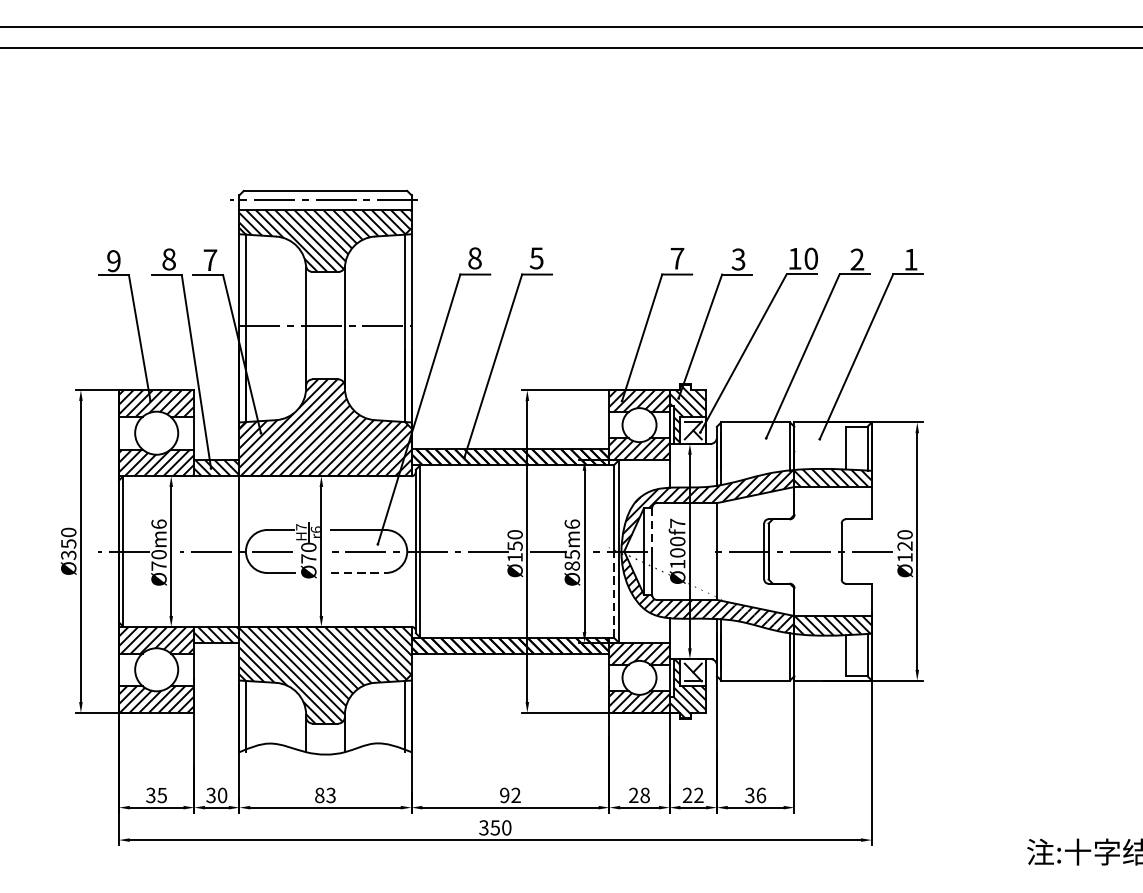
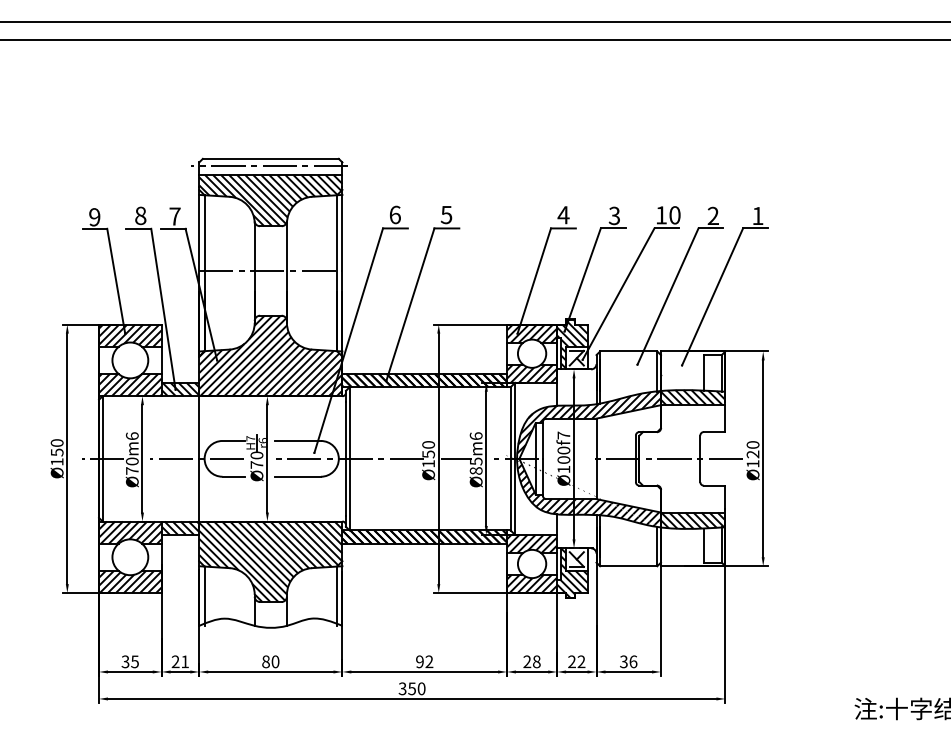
text: (474, 257) -> (394, 214), 8 -> 6
text: (677, 259) -> (563, 215), 7 -> 4
line: (652, 530) -> (542, 441), dashed -> solid
text: (67, 554) -> (56, 461), Ø350 -> Ø150
line: (358, 572) -> (298, 476), dashed -> solid
line: (613, 594) -> (510, 494), dashed -> solid
text: (216, 795) -> (180, 661), 30 -> 21
text: (331, 795) -> (275, 661), 83 -> 80

